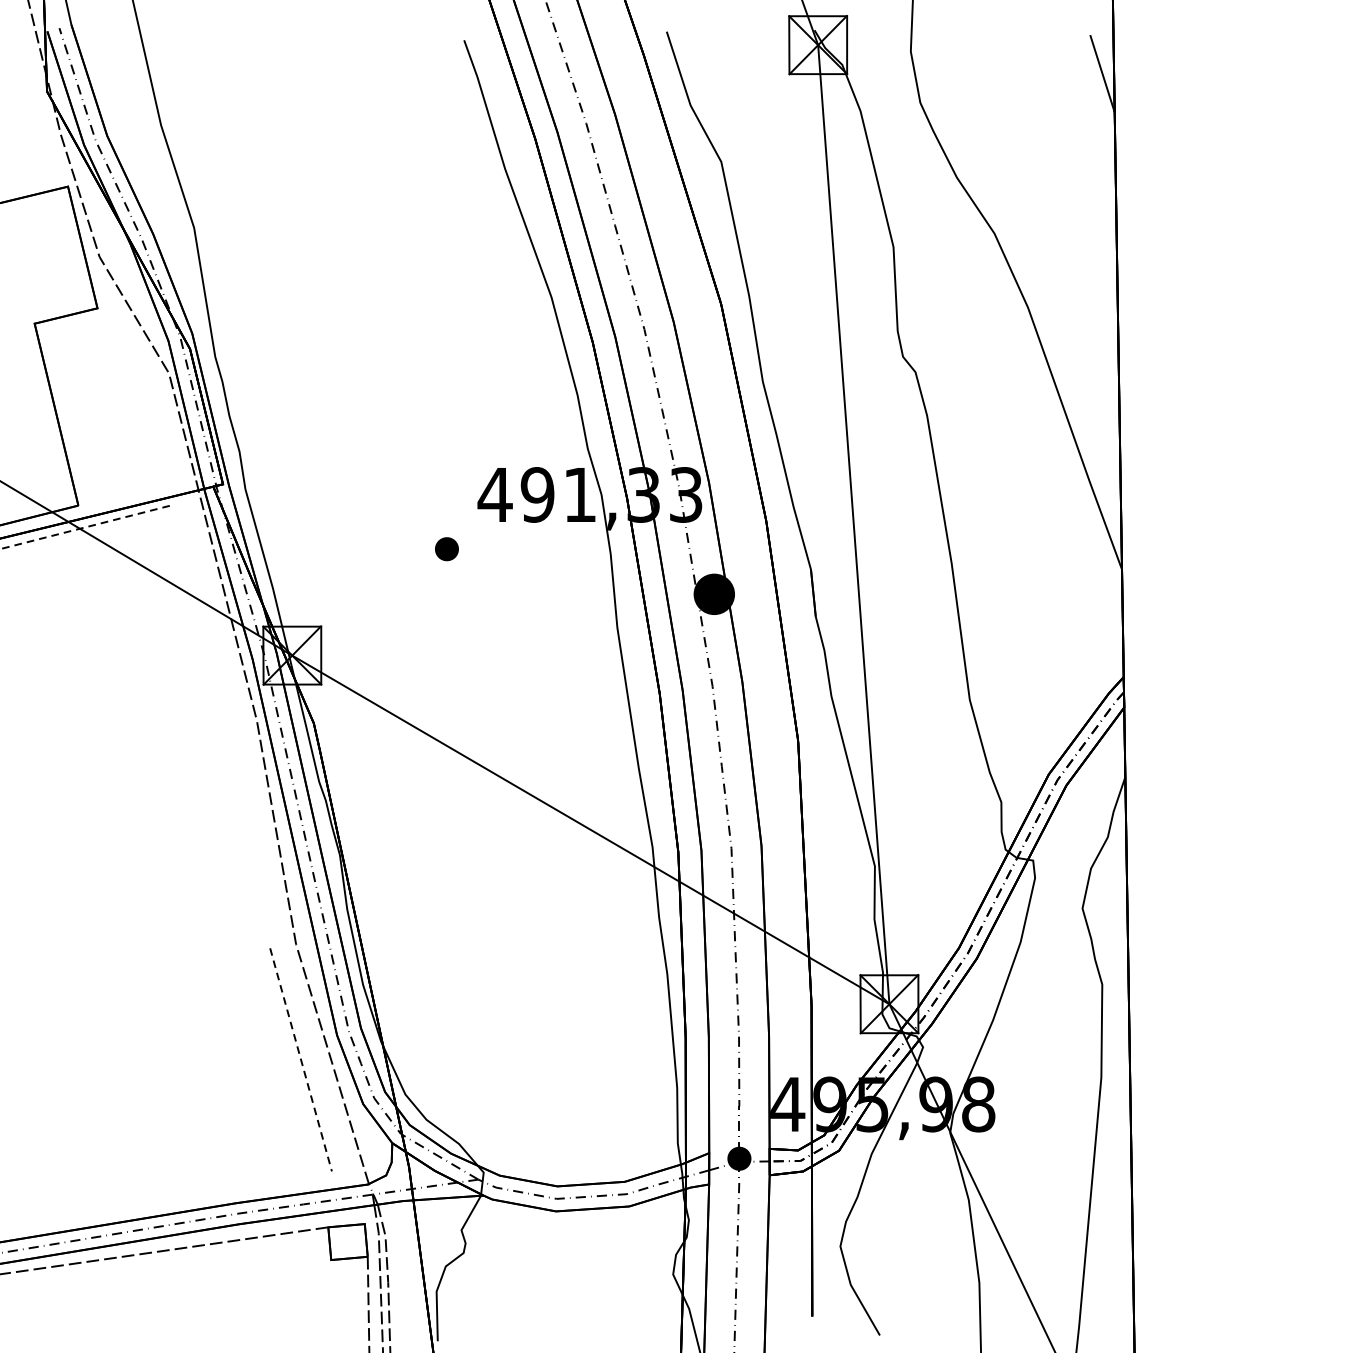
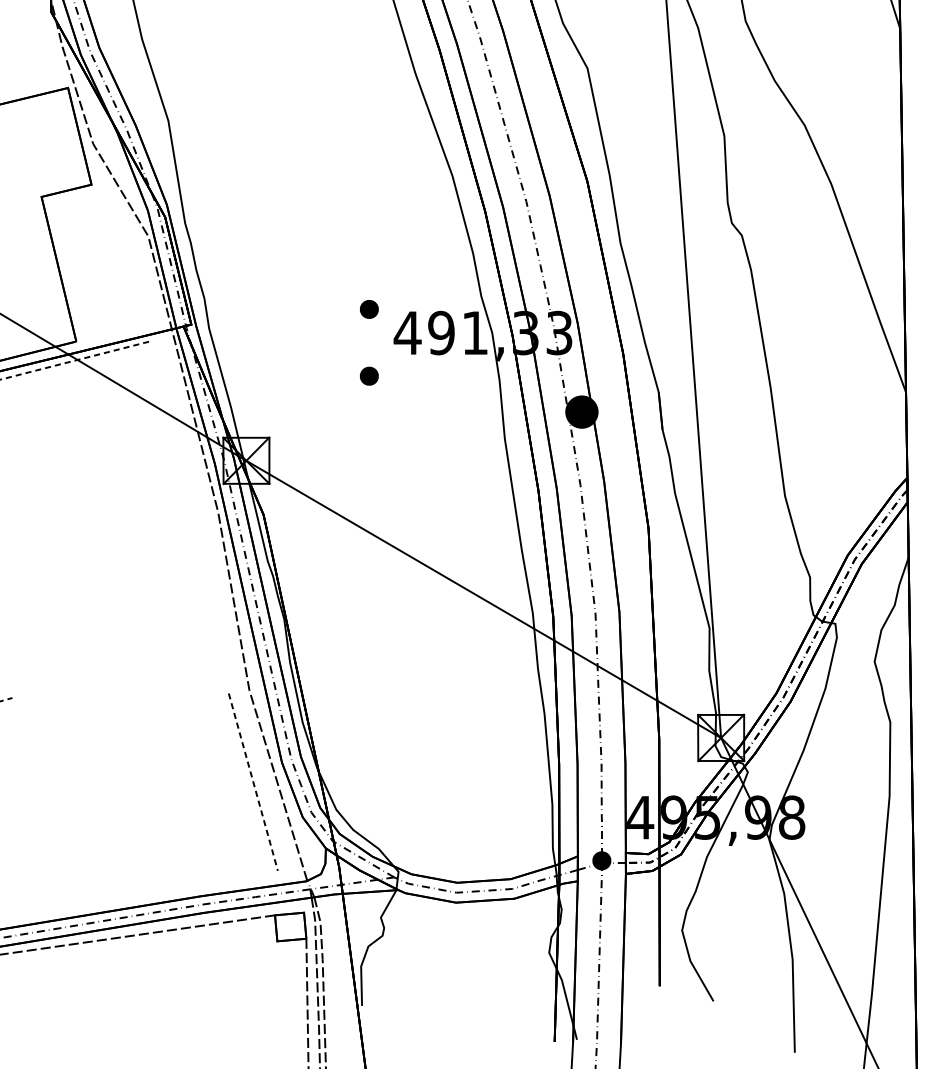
part: (446, 465) -> (368, 309), added

